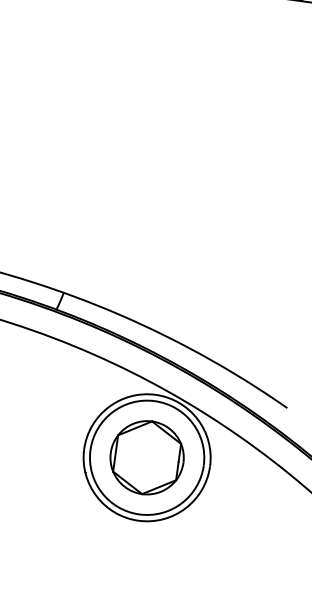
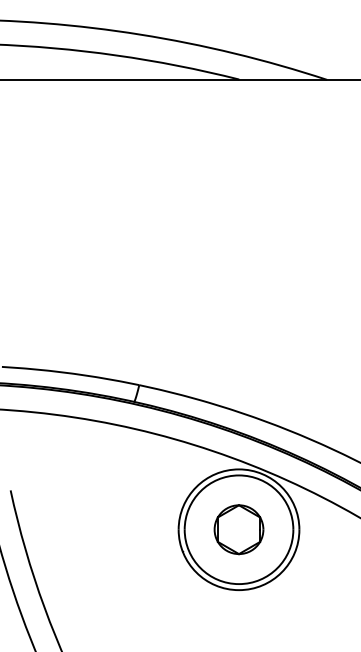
part: (146, 457) -> (238, 529), size x0.7

